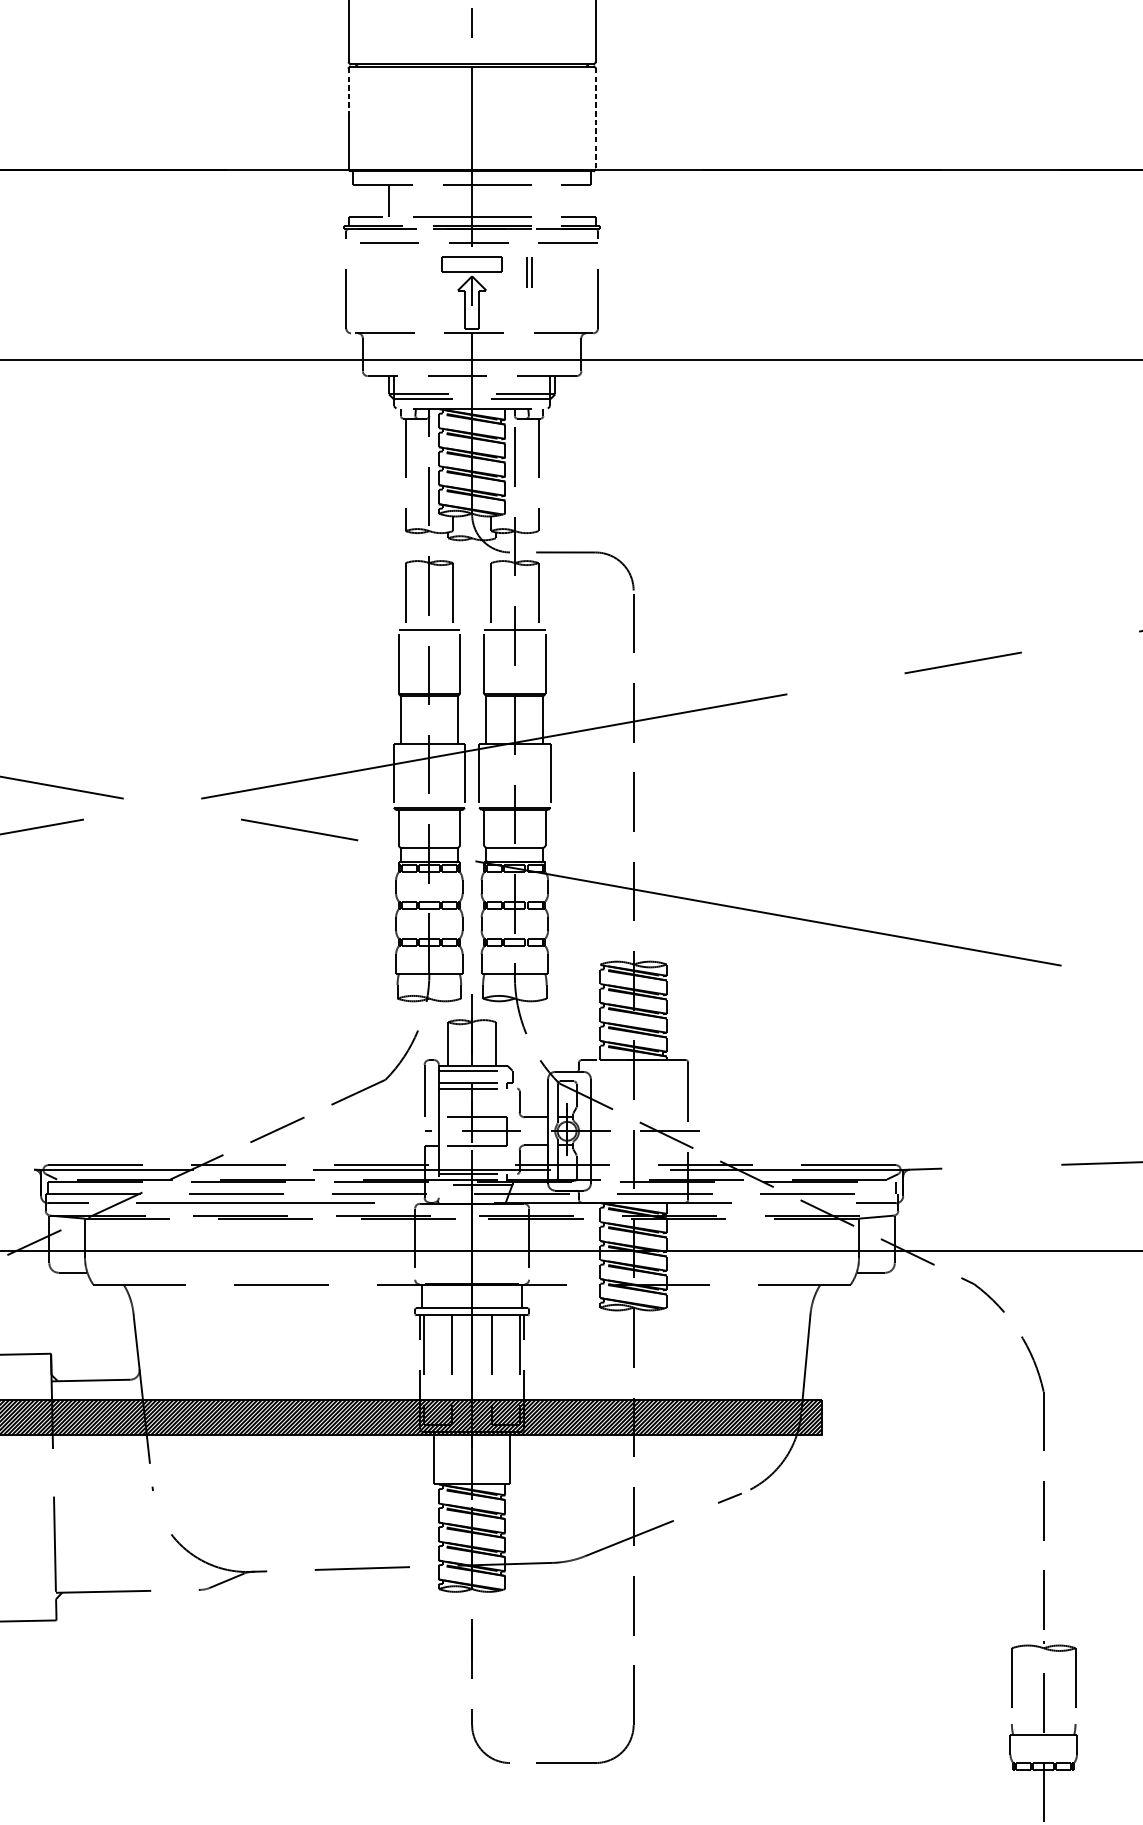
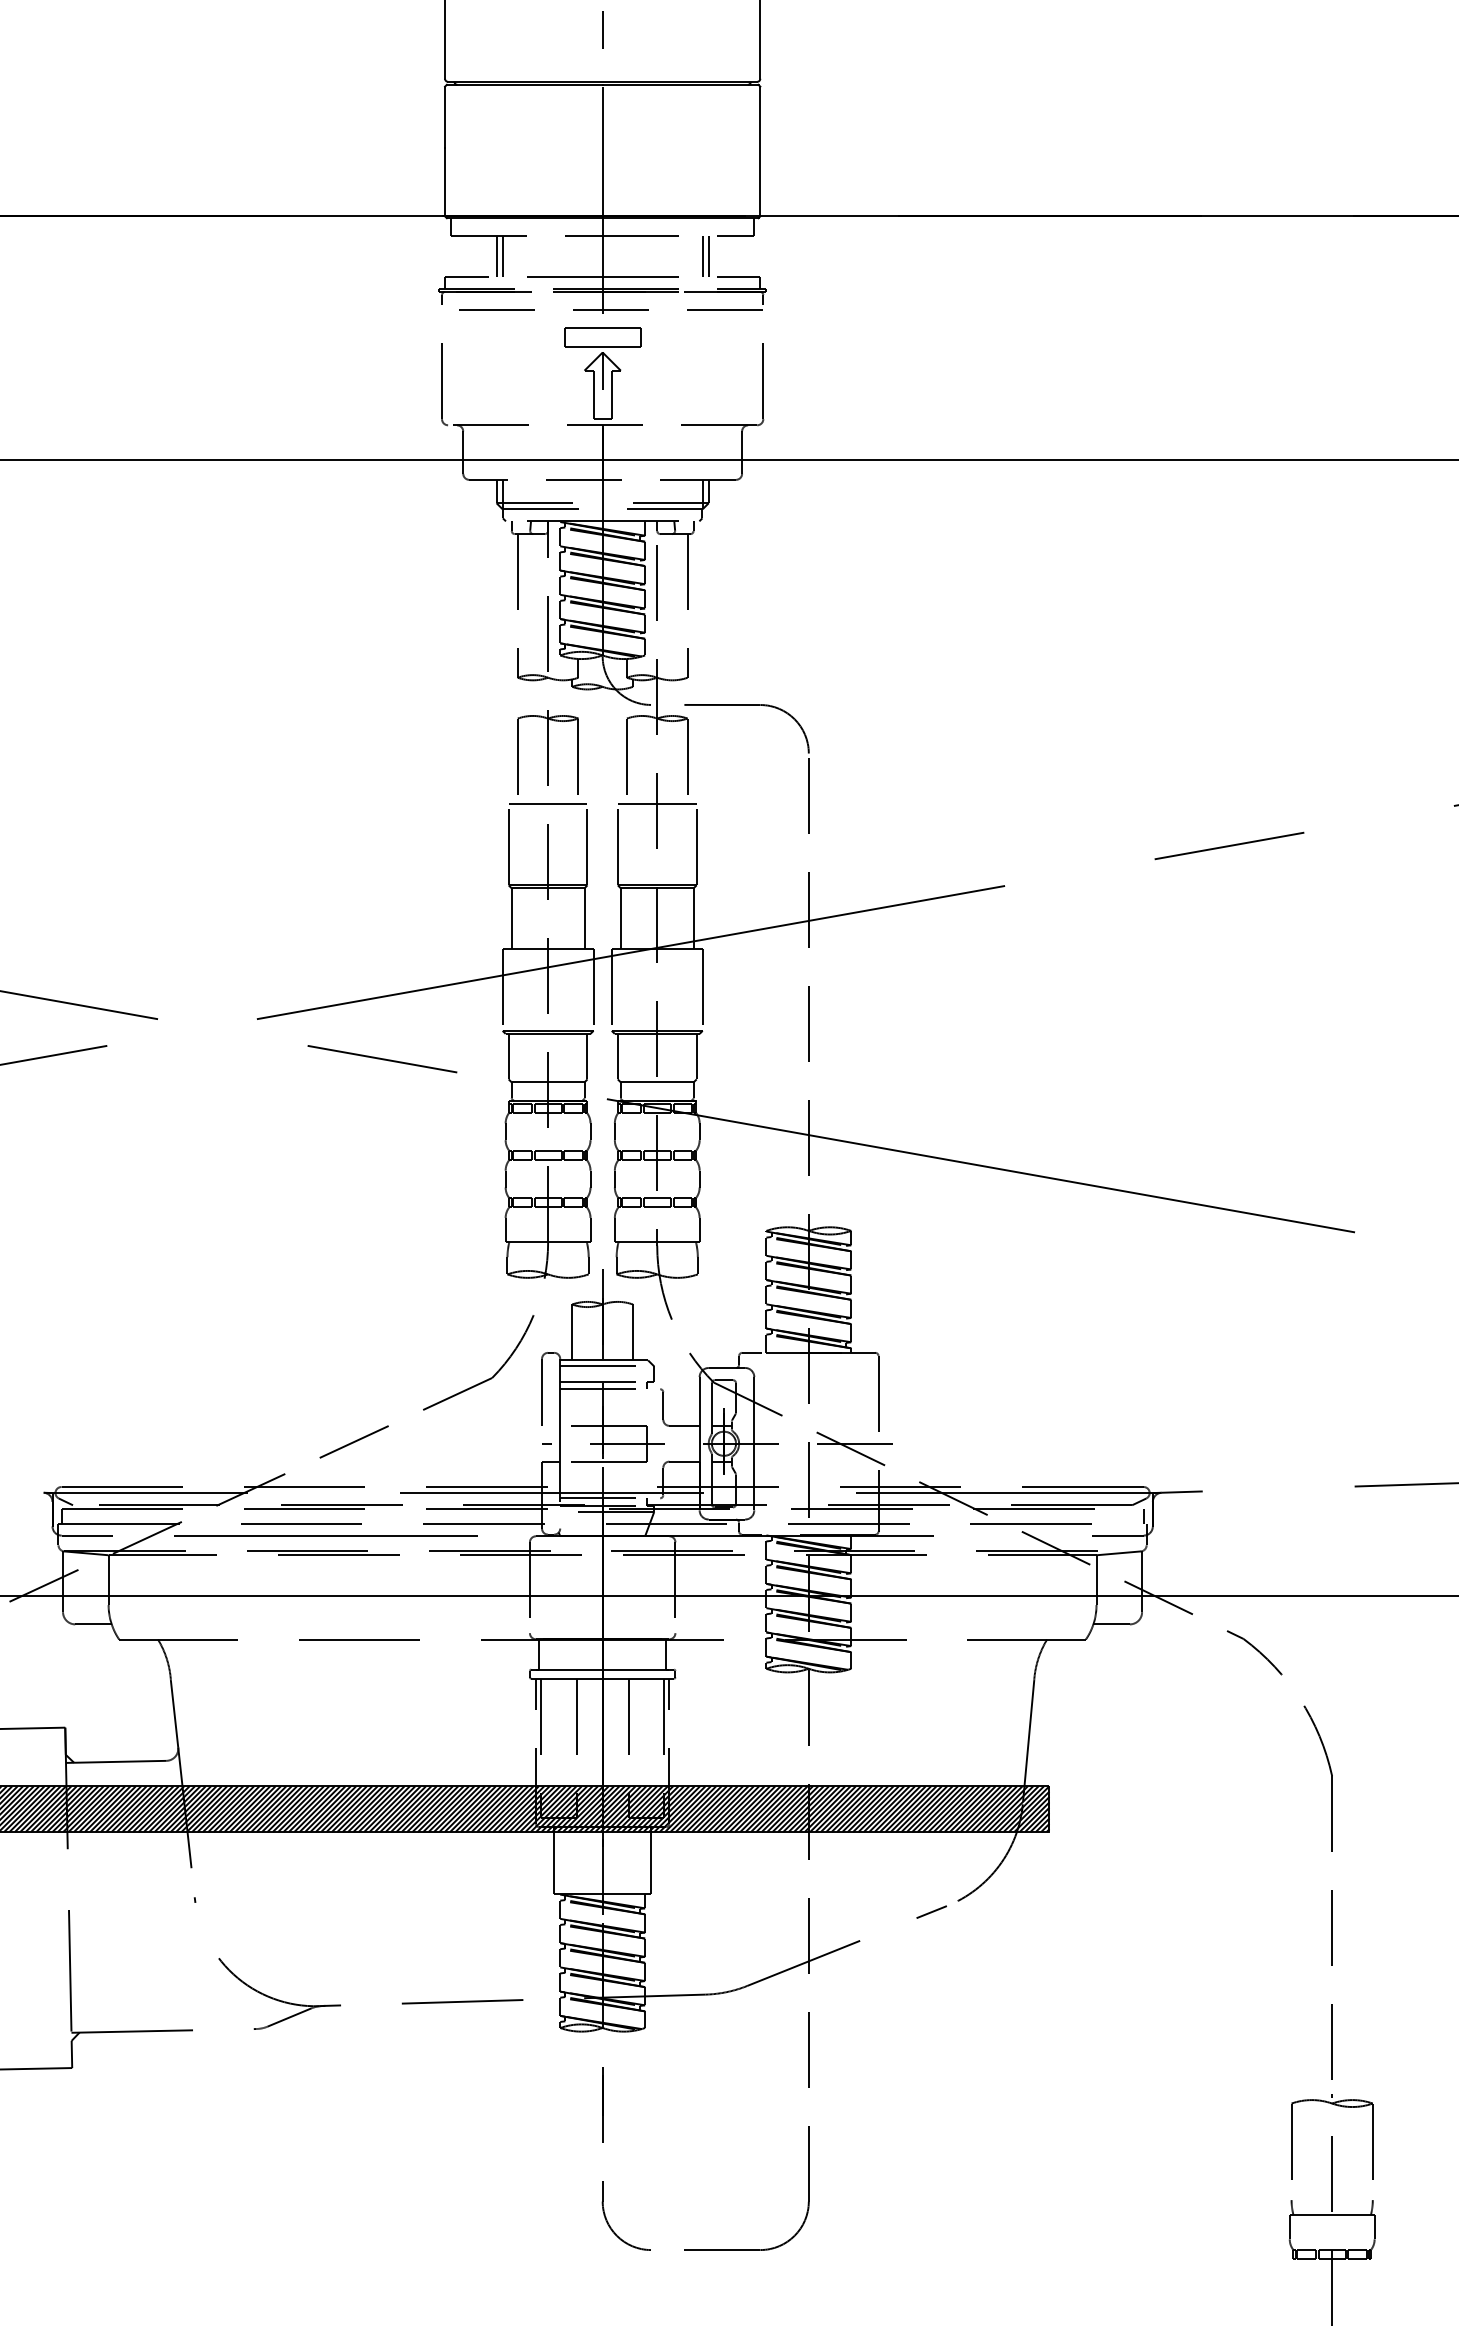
line: (348, 92) -> (445, 117), dashed -> solid
line: (595, 118) -> (760, 151), dashed -> solid
line: (393, 201) -> (502, 256), added
part: (529, 272) -> (705, 256), moved

